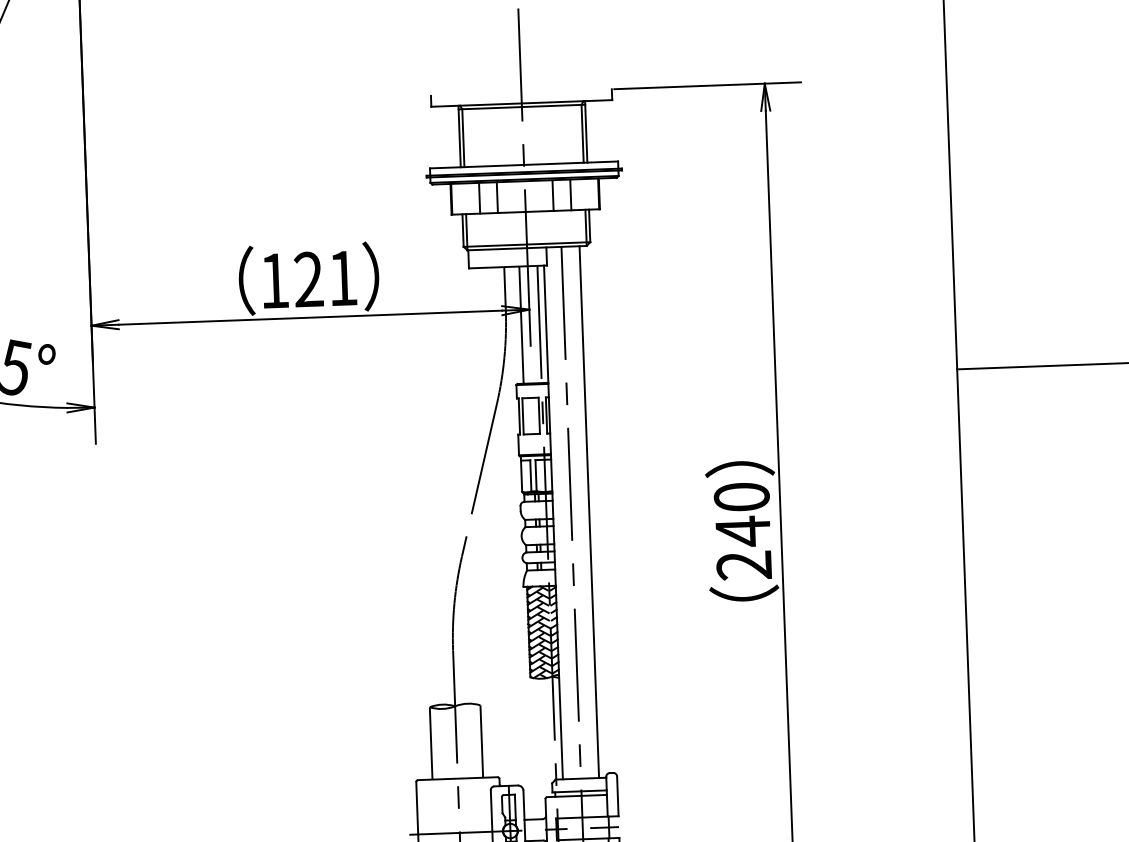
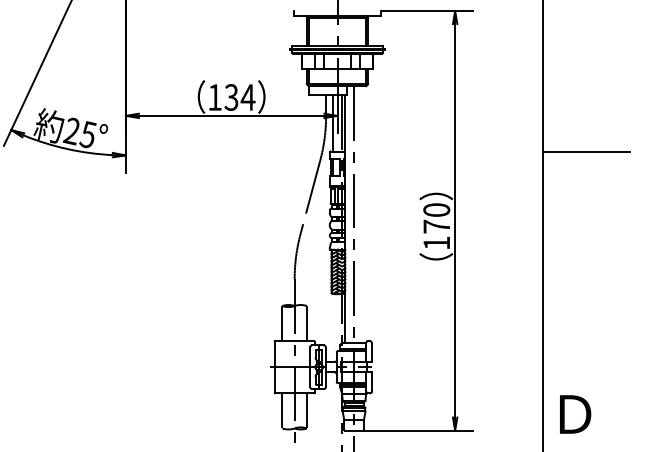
text: (325, 279) -> (239, 97), 121 -> 134
line: (588, 511) -> (362, 214), removed
text: (743, 547) -> (436, 234), 240 -> 170

